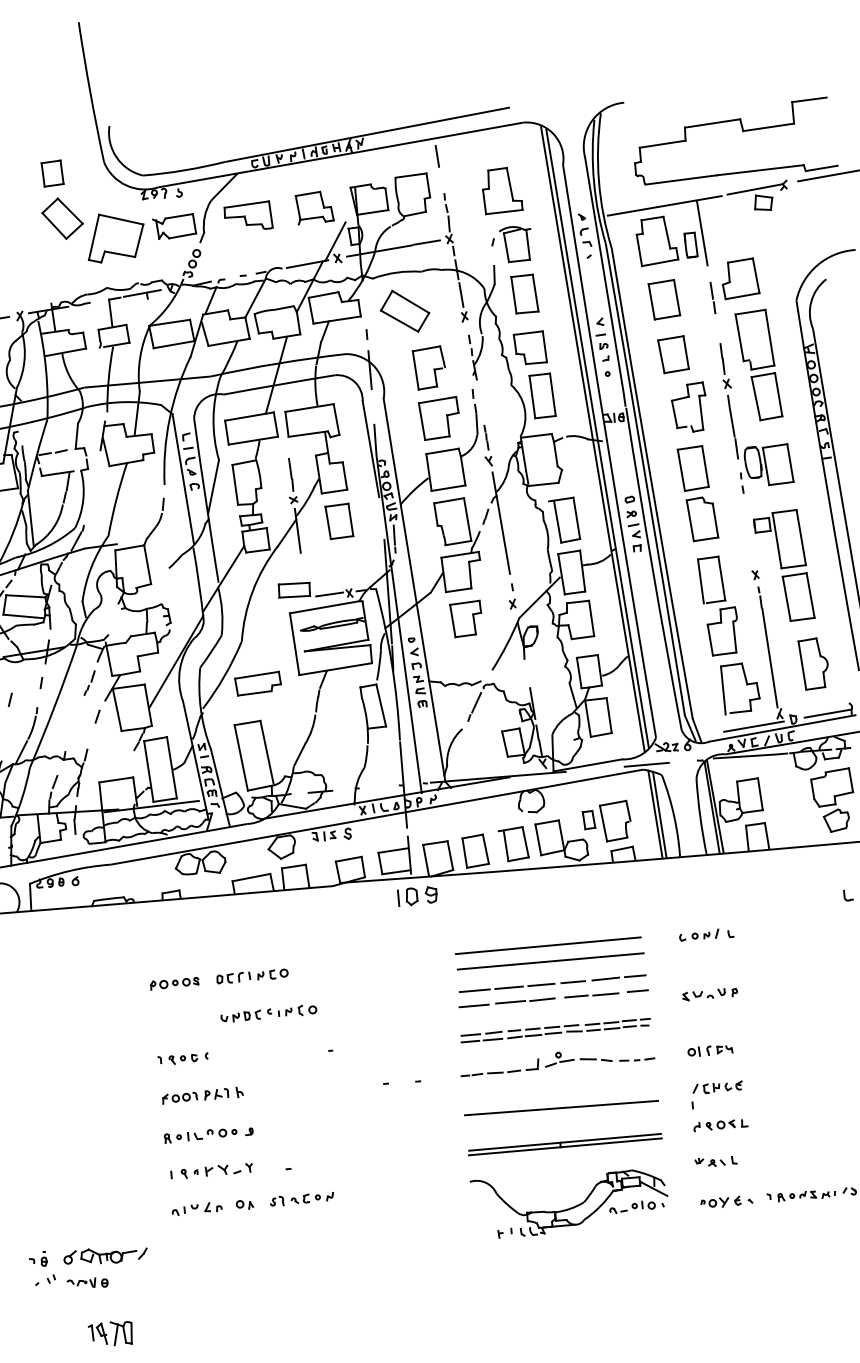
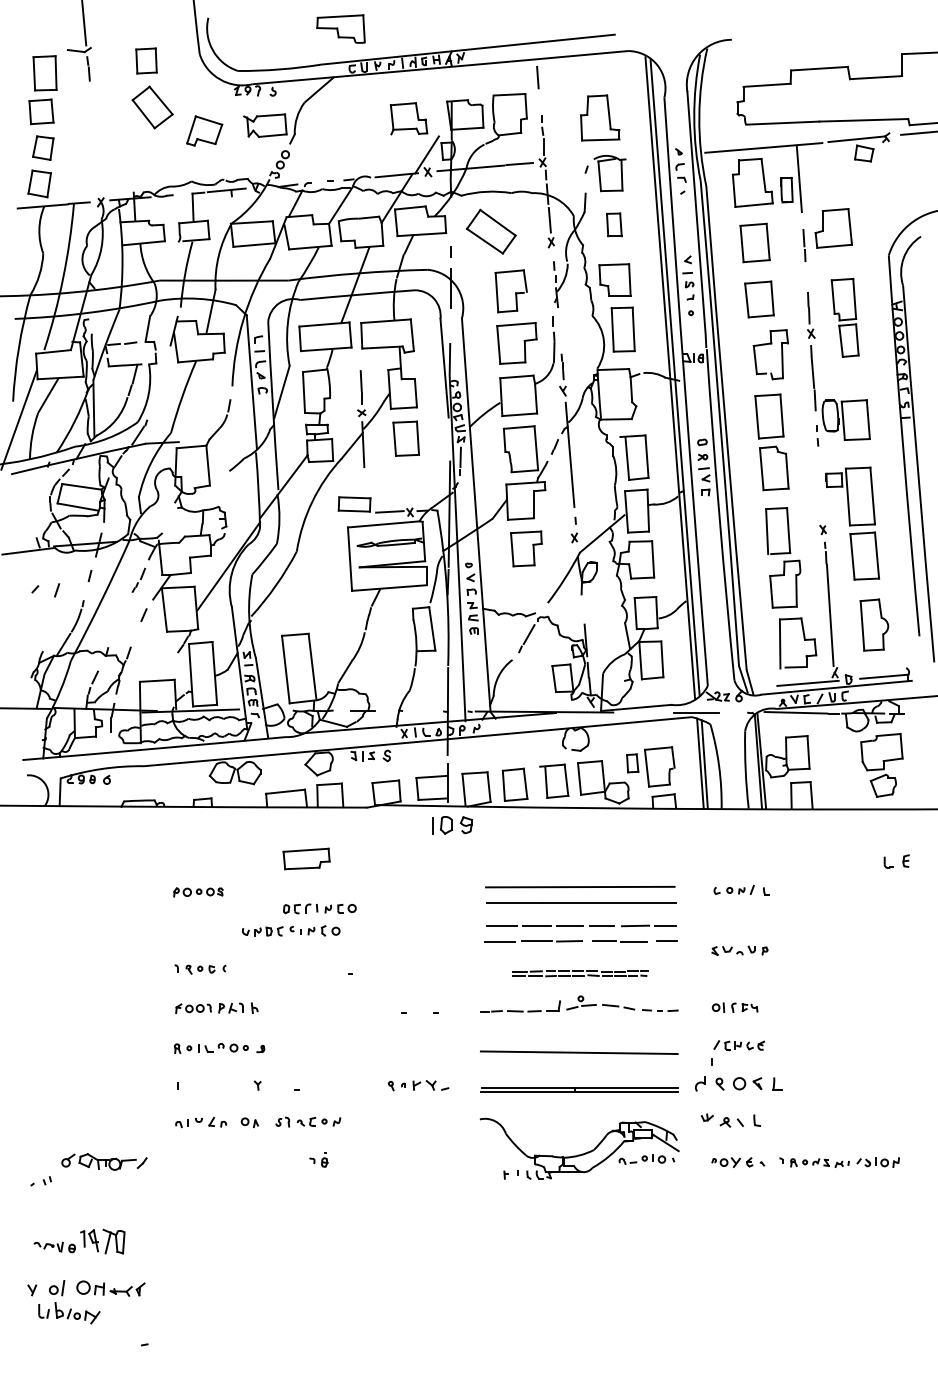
part: (247, 216) -> (340, 28), moved
part: (115, 236) -> (204, 130), size x0.6
part: (525, 293) -> (614, 224), size x0.6
part: (759, 364) -> (845, 317), size x0.7
part: (258, 683) -> (306, 858), moved
part: (252, 975) -> (319, 908), moved
part: (555, 1030) -> (580, 973), size x0.7
part: (720, 1125) -> (738, 1084), size x1.6
part: (715, 1161) -> (730, 1120), size x1.4
part: (210, 1171) -> (418, 1085), moved
part: (37, 1259) -> (318, 1159), moved
part: (87, 1283) -> (54, 1247), moved

